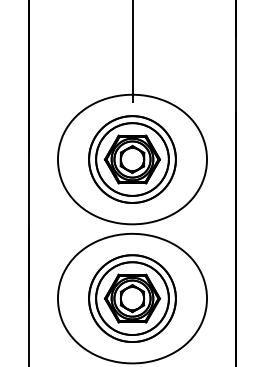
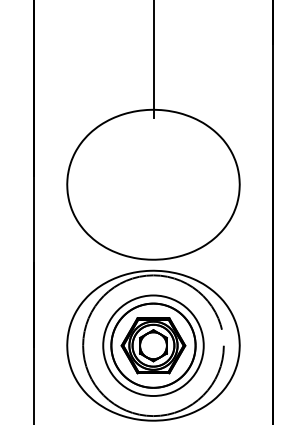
part: (132, 159) -> (153, 184), removed
circle: (132, 298) -> (153, 345), size x1.4

